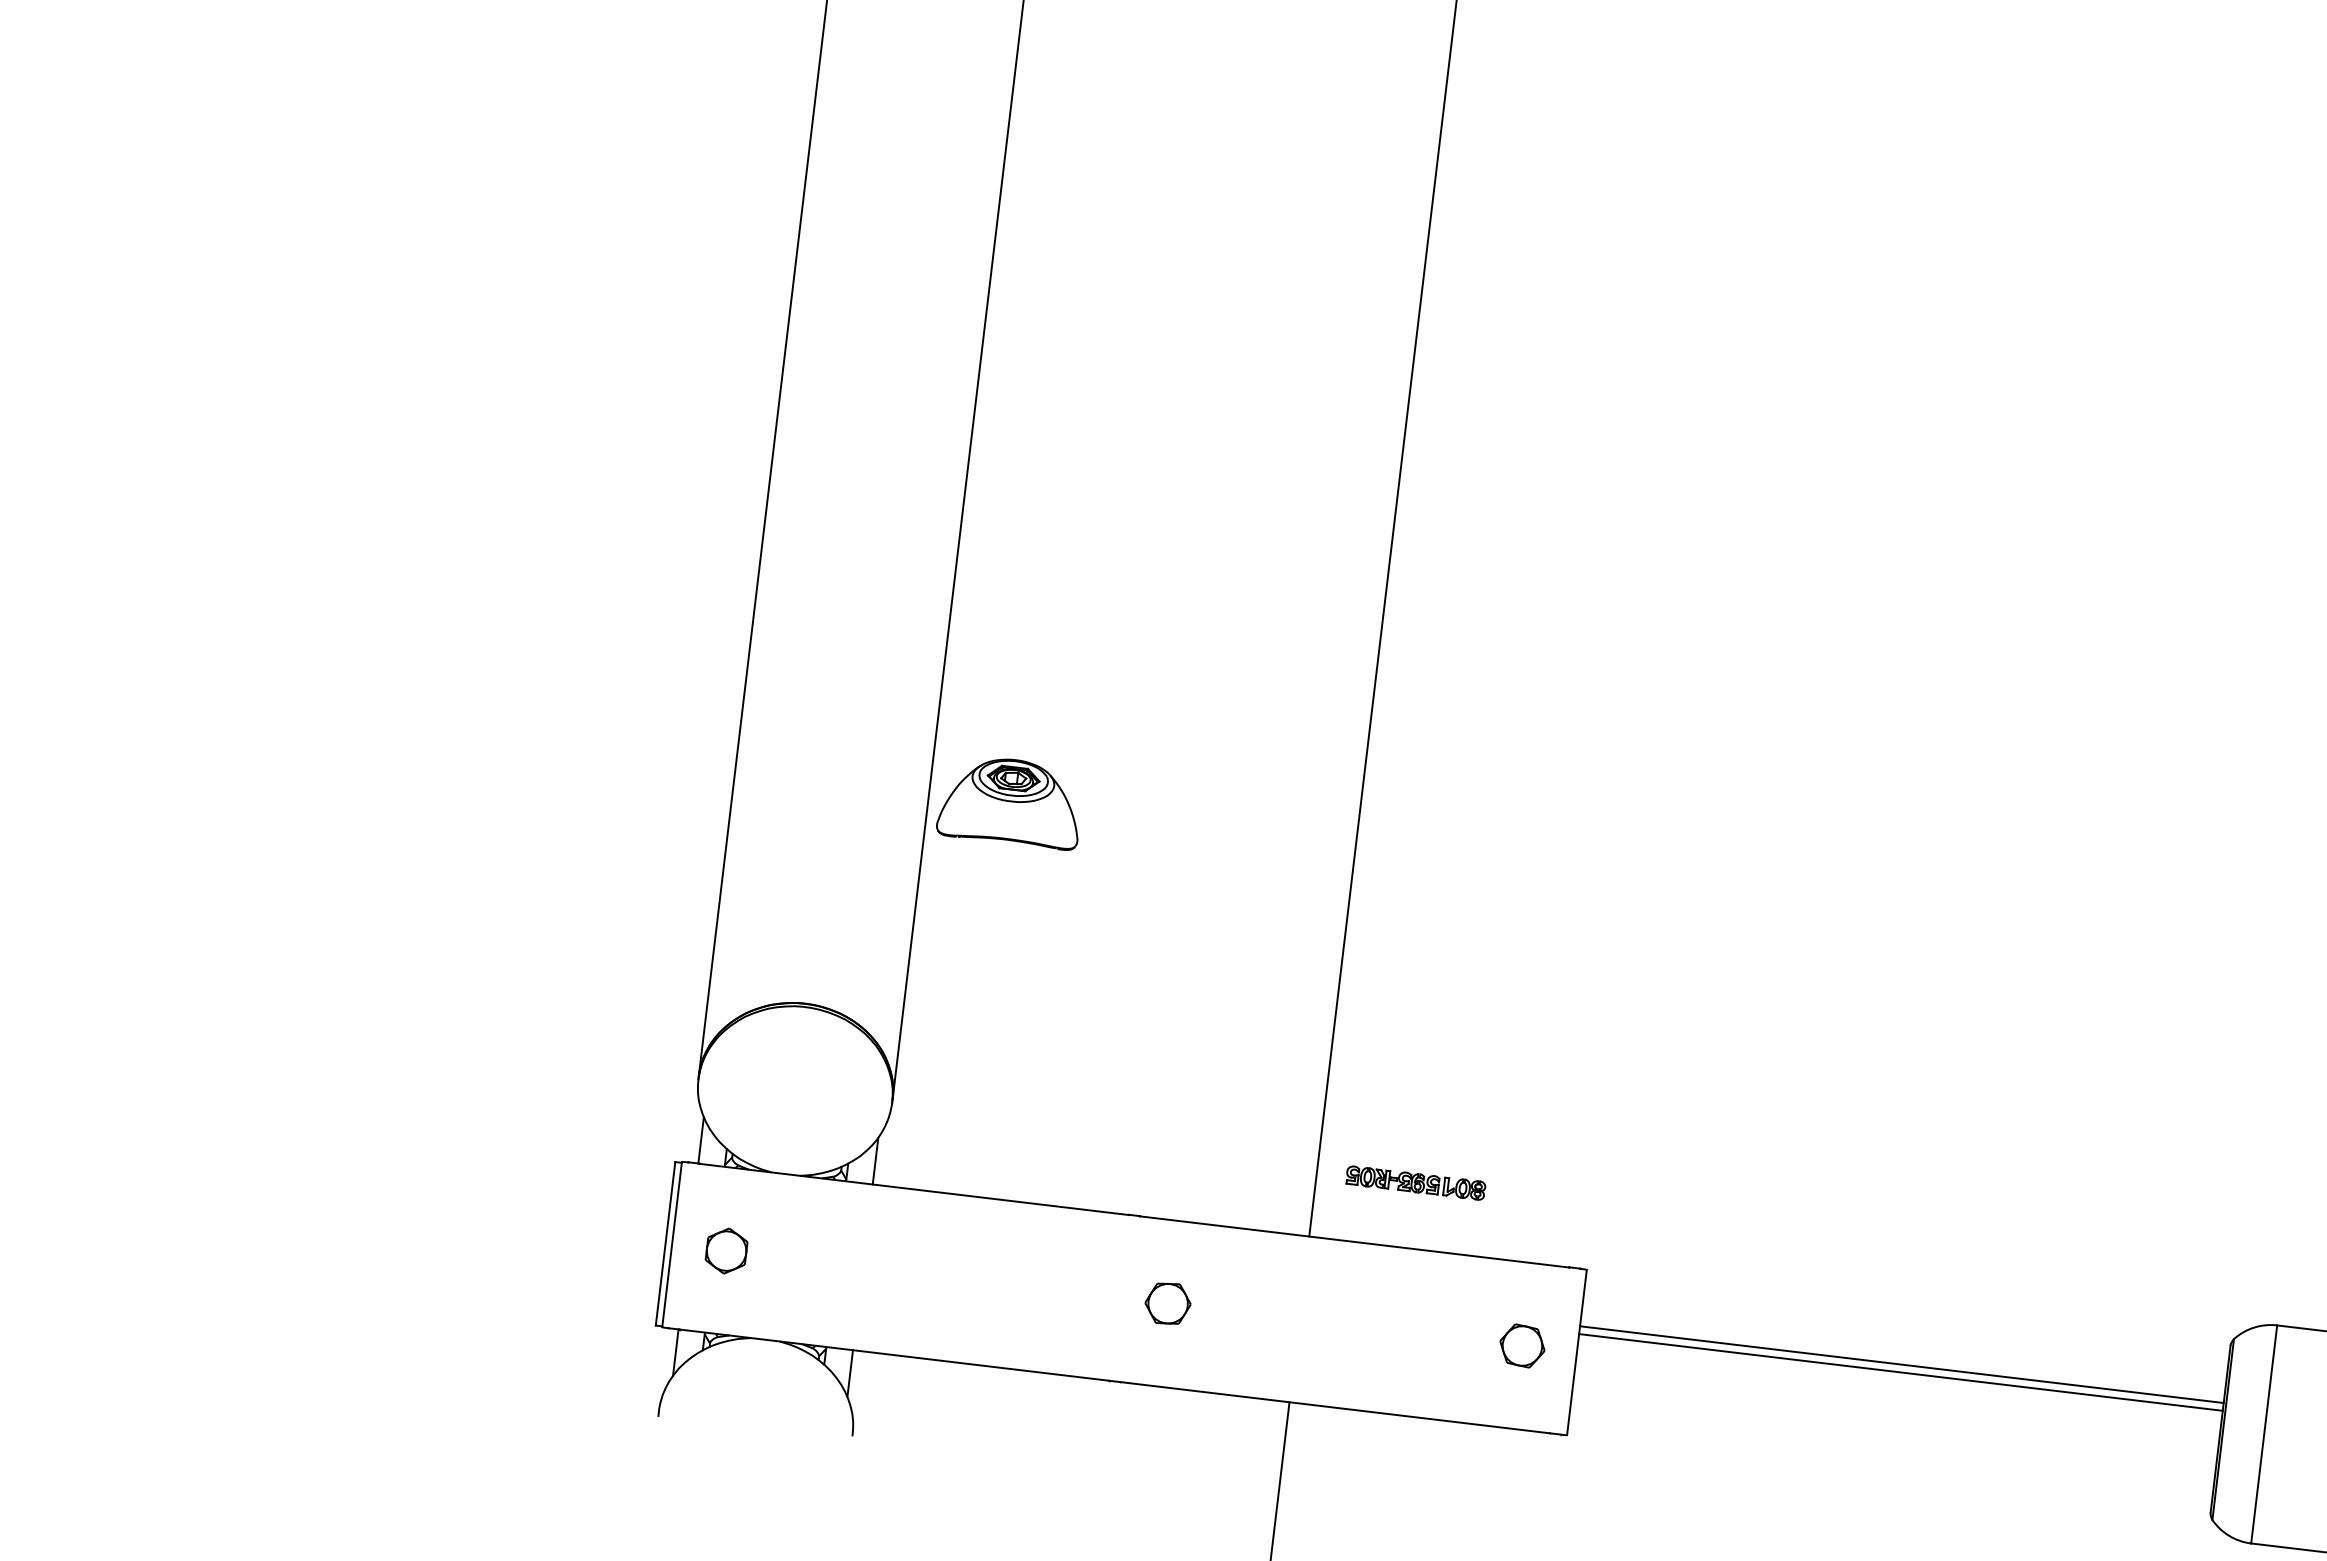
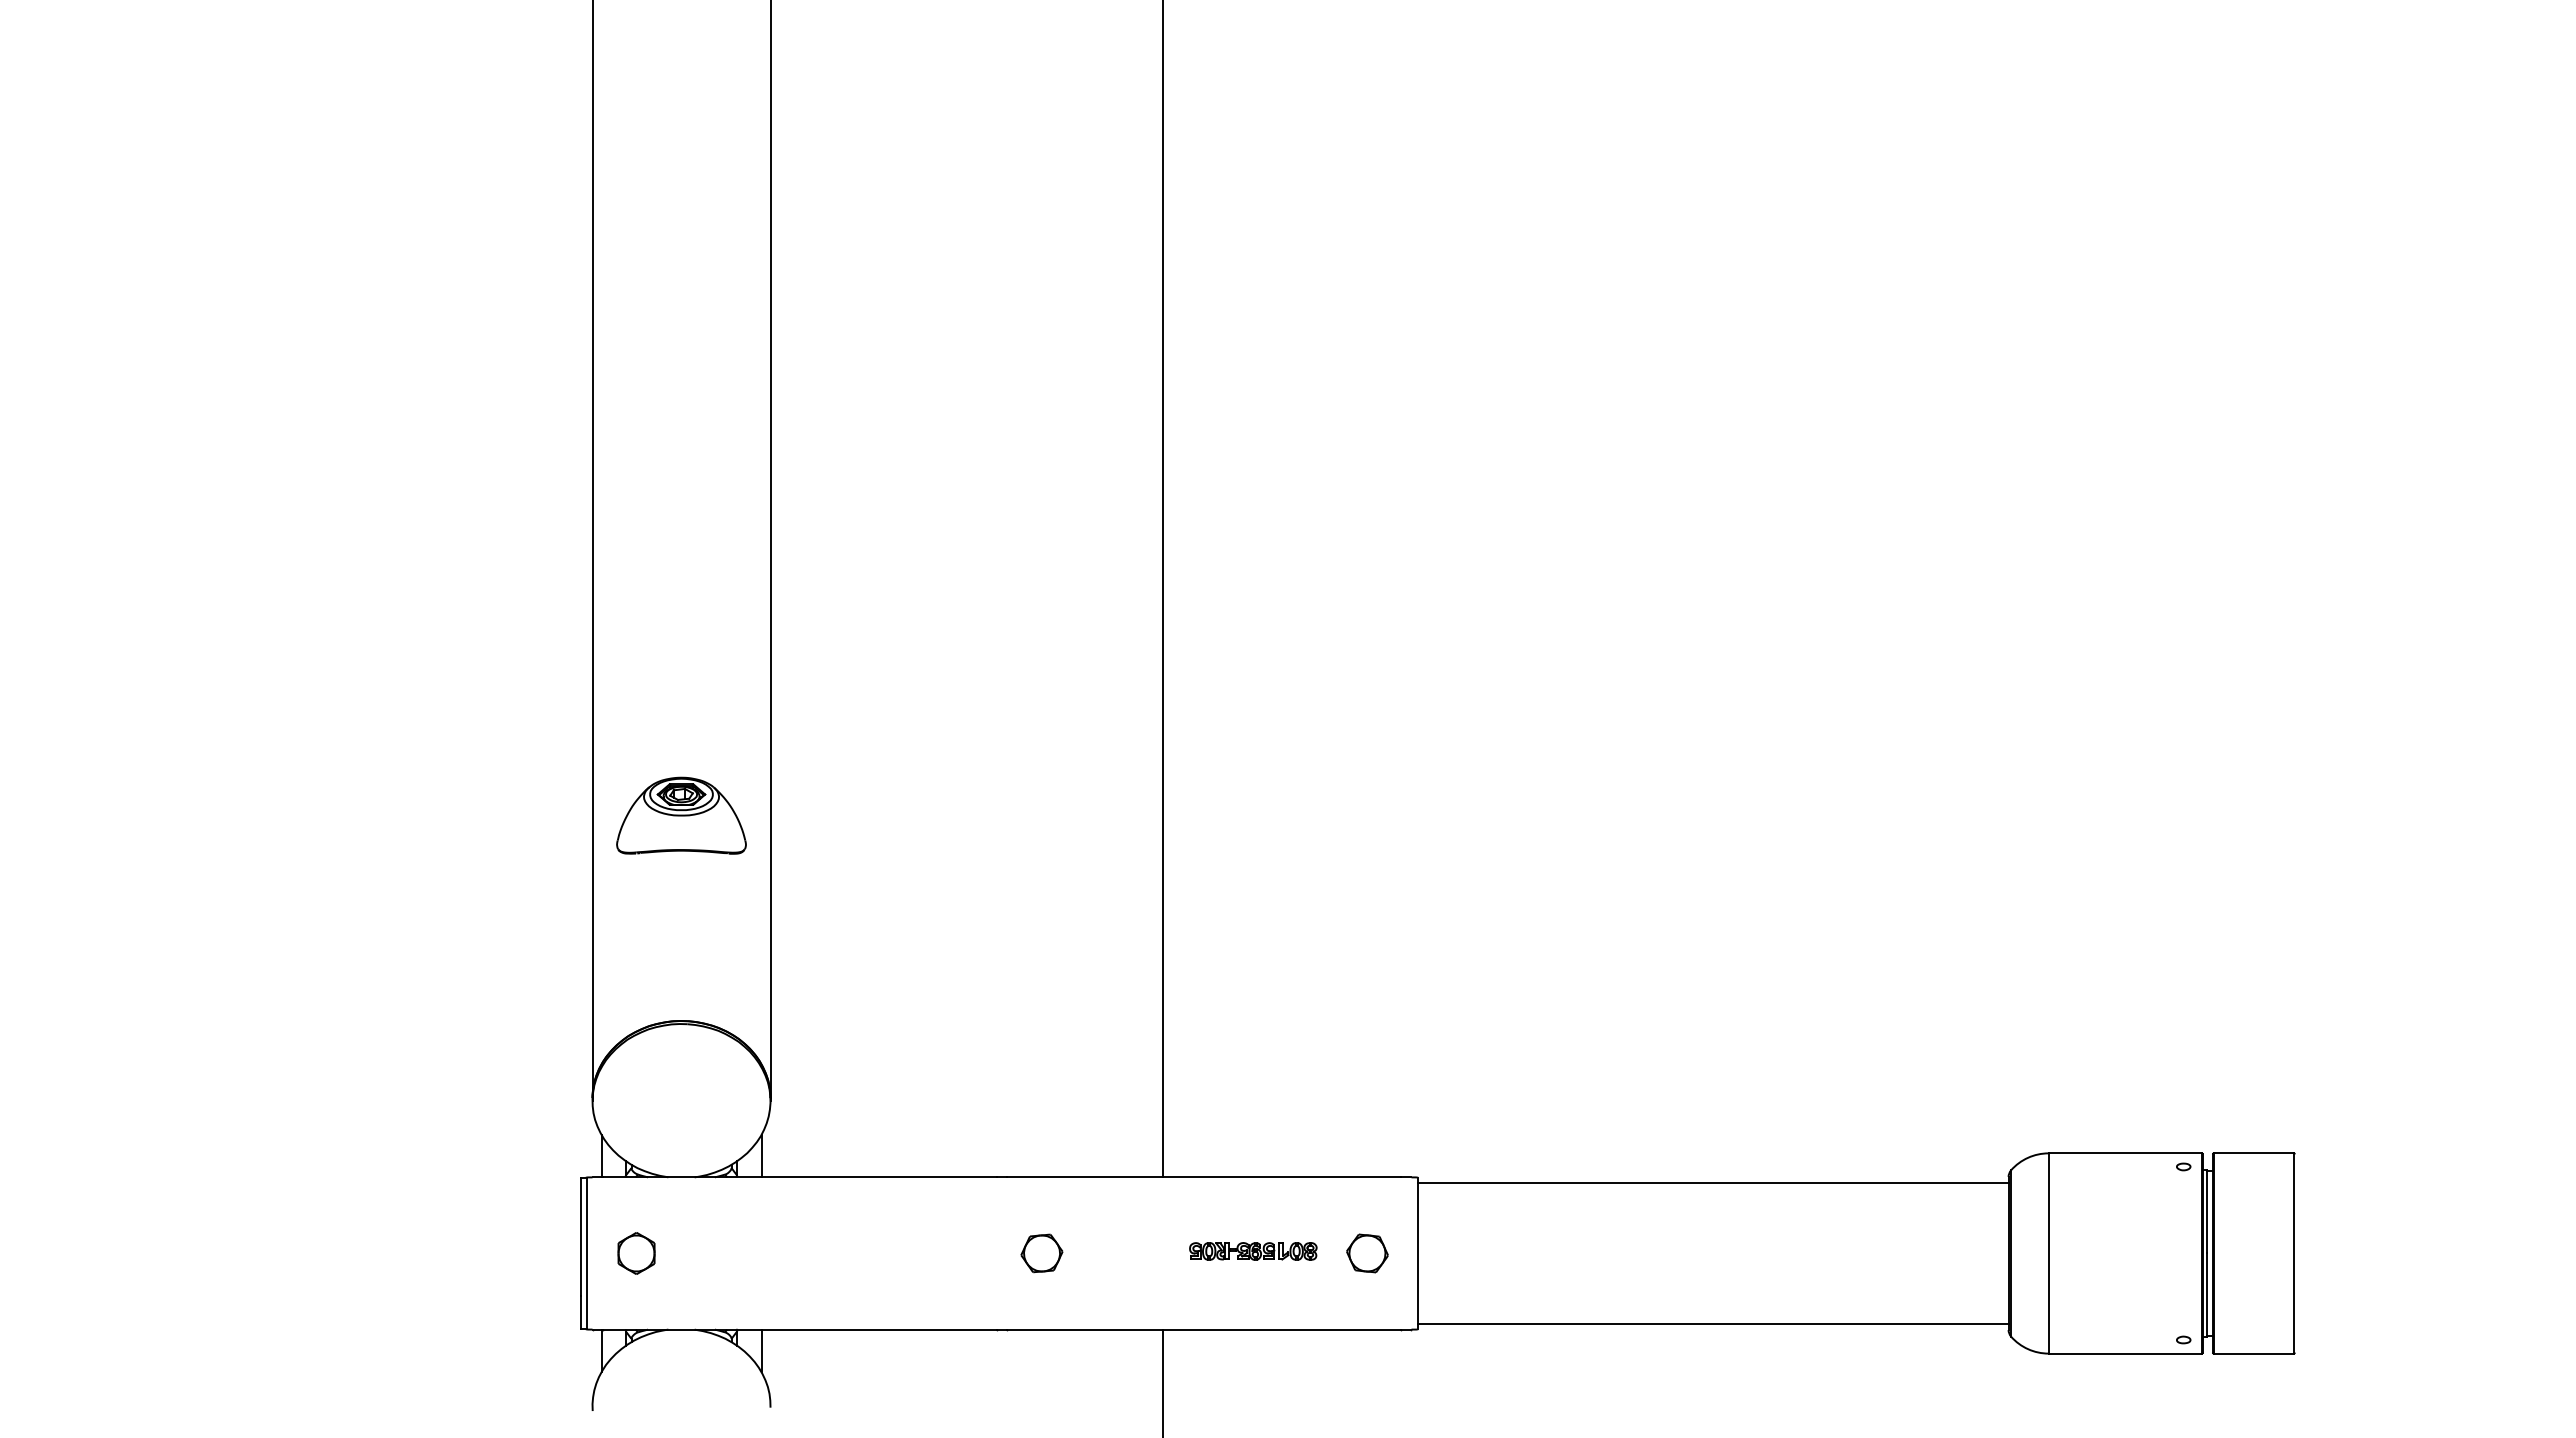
part: (1010, 801) -> (681, 815), moved
part: (1416, 1183) -> (1253, 1251), moved
line: (1901, 1364) -> (1712, 1183), moved
line: (1900, 1372) -> (1712, 1323), moved

